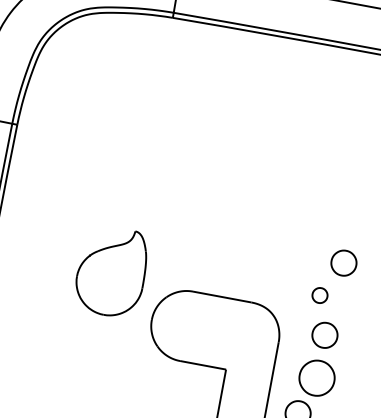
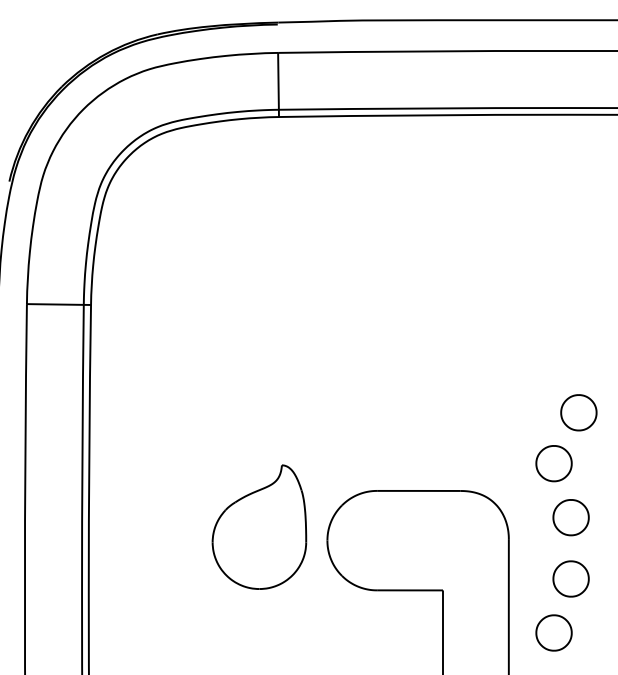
part: (111, 271) -> (259, 526), moved
part: (319, 295) -> (553, 463), size x1.67
part: (316, 377) -> (570, 578), size x0.71

